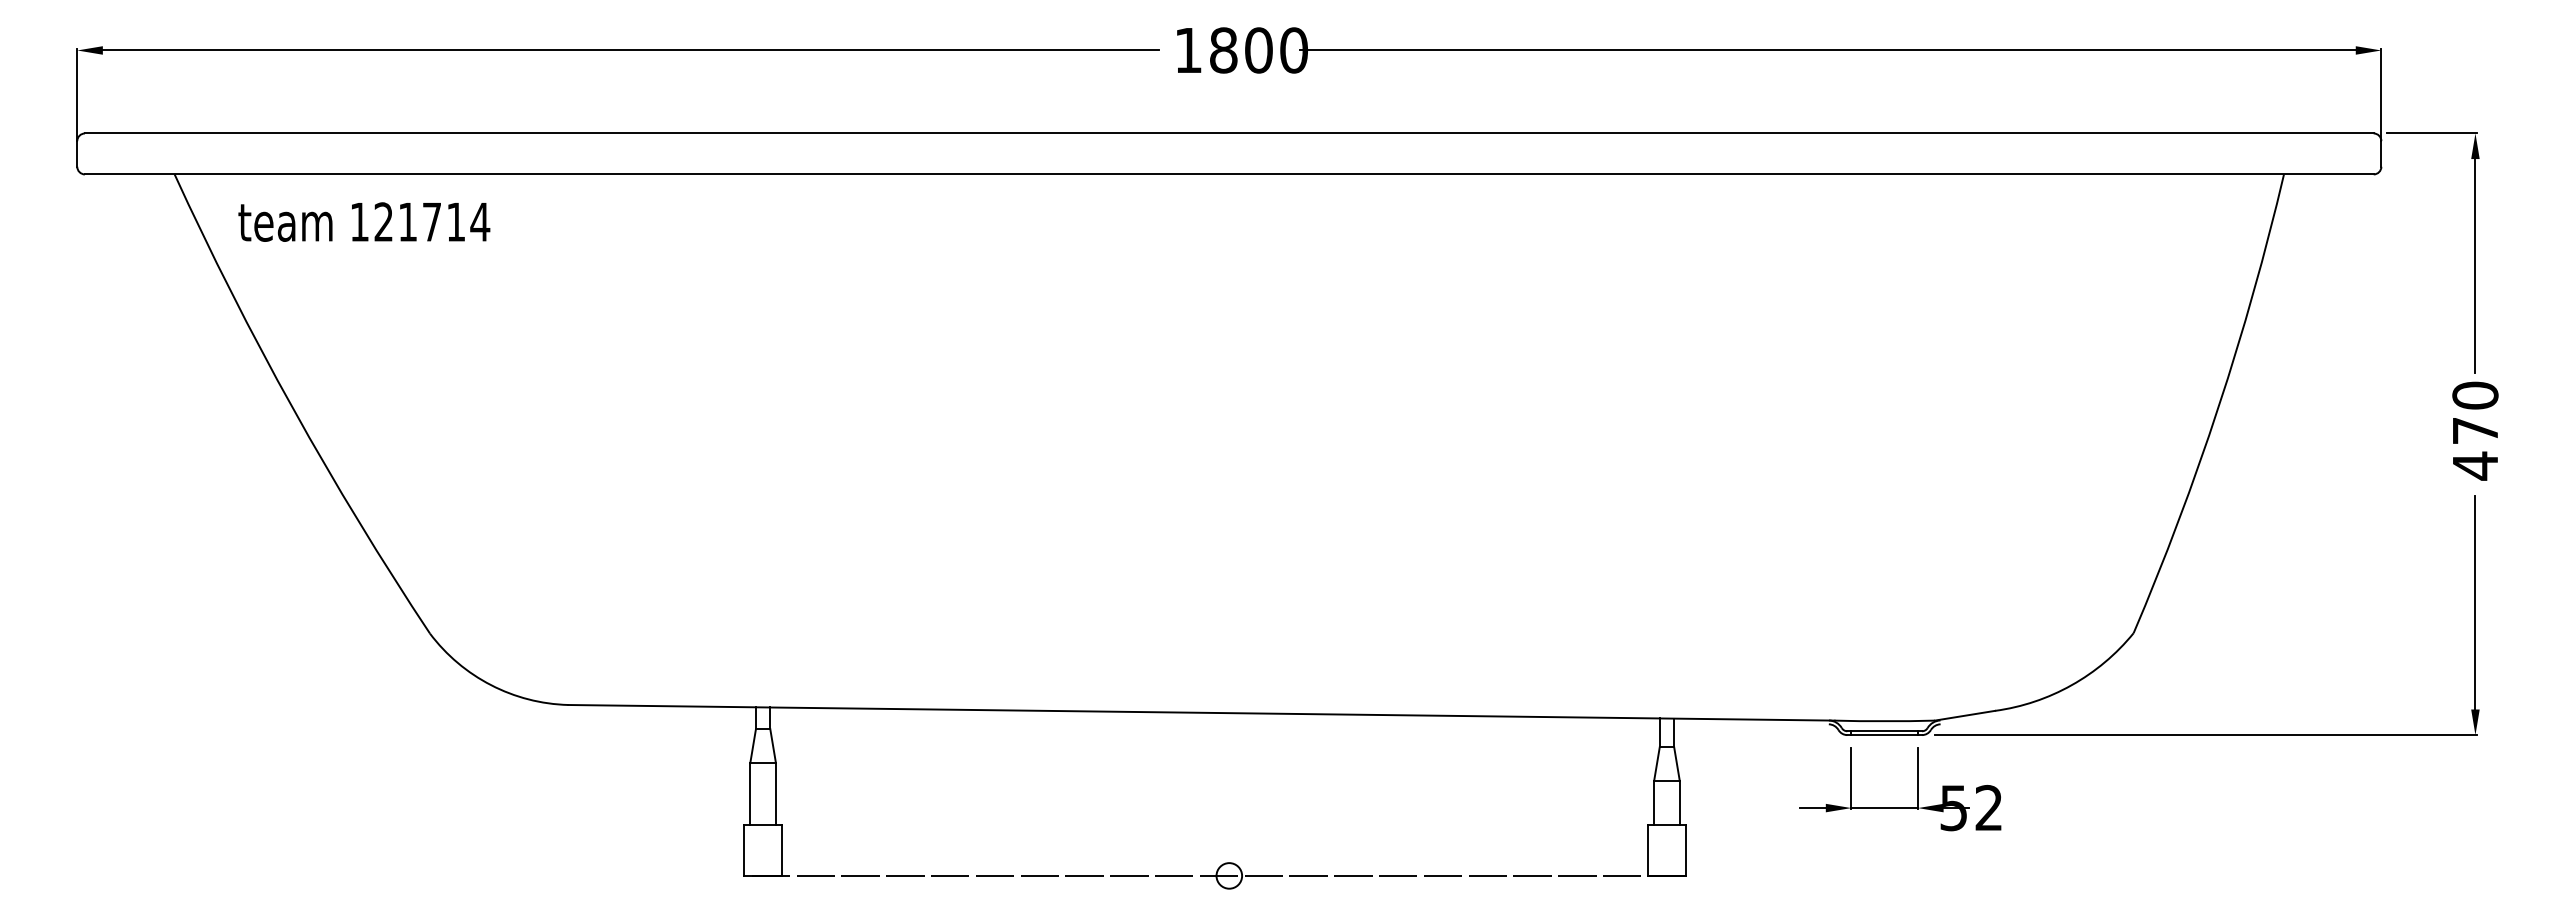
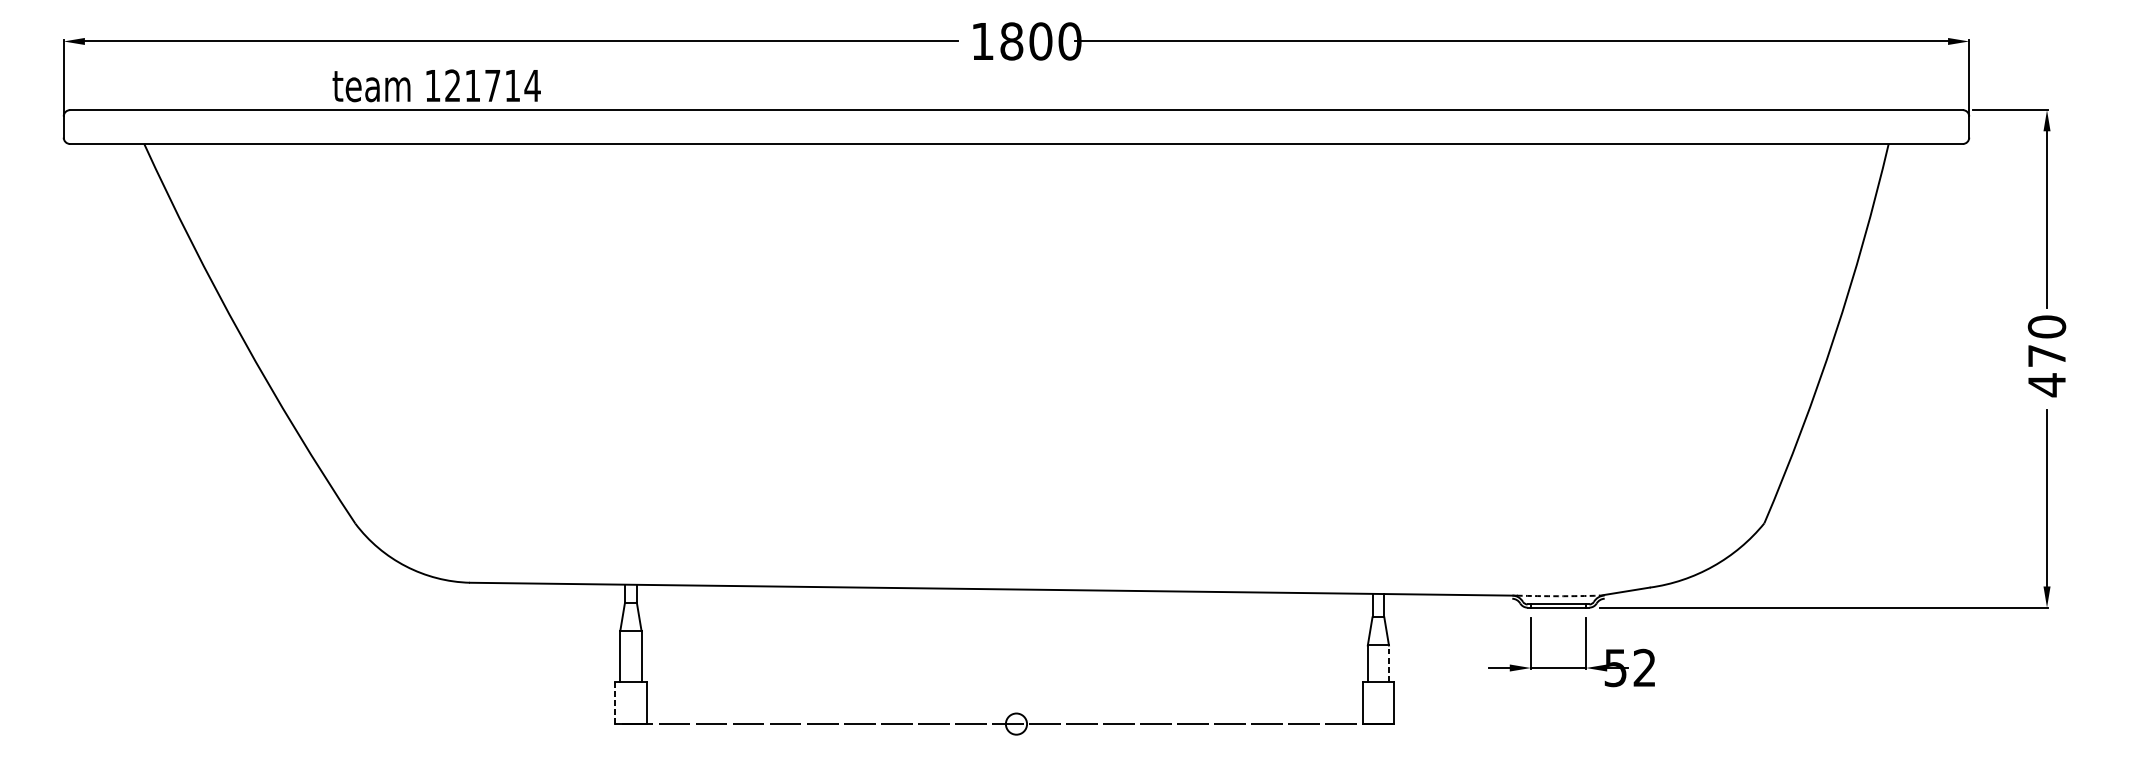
text: (364, 221) -> (436, 85), moved
arc: (1884, 721) -> (1558, 596), solid -> dashed
line: (1679, 802) -> (1388, 663), solid -> dashed
line: (743, 850) -> (614, 703), solid -> dashed

